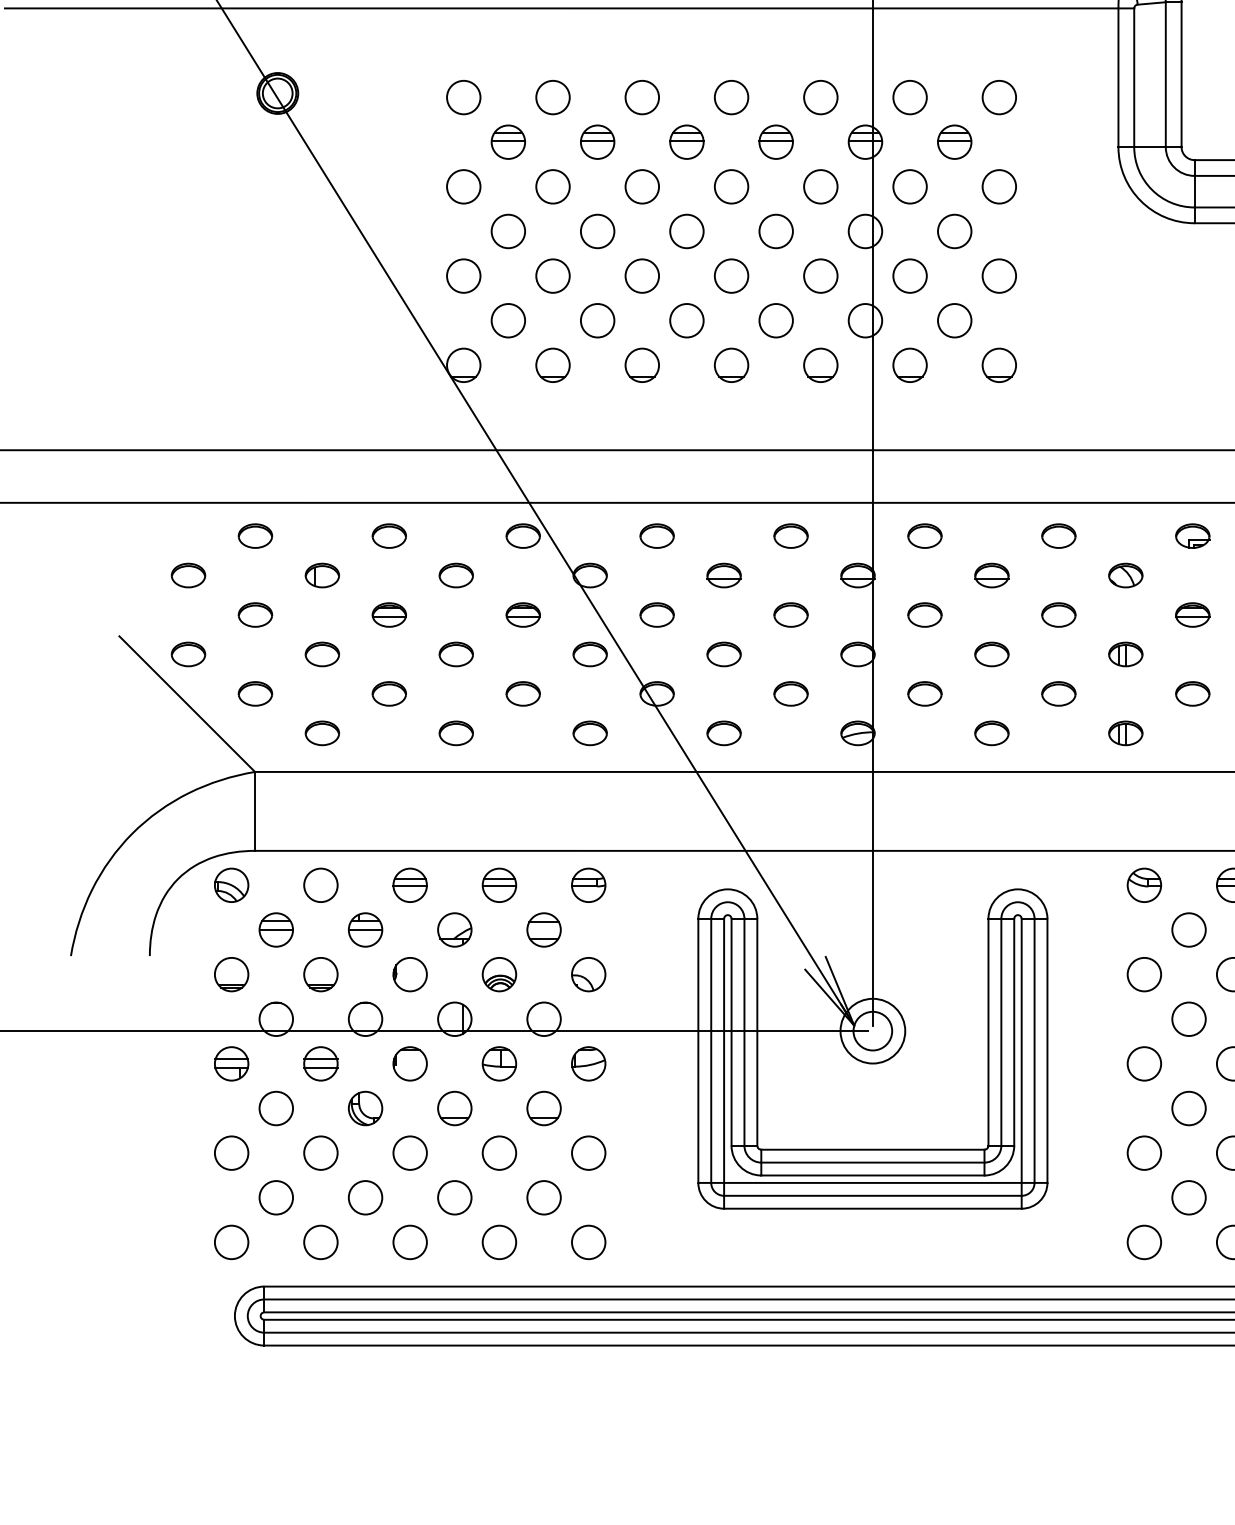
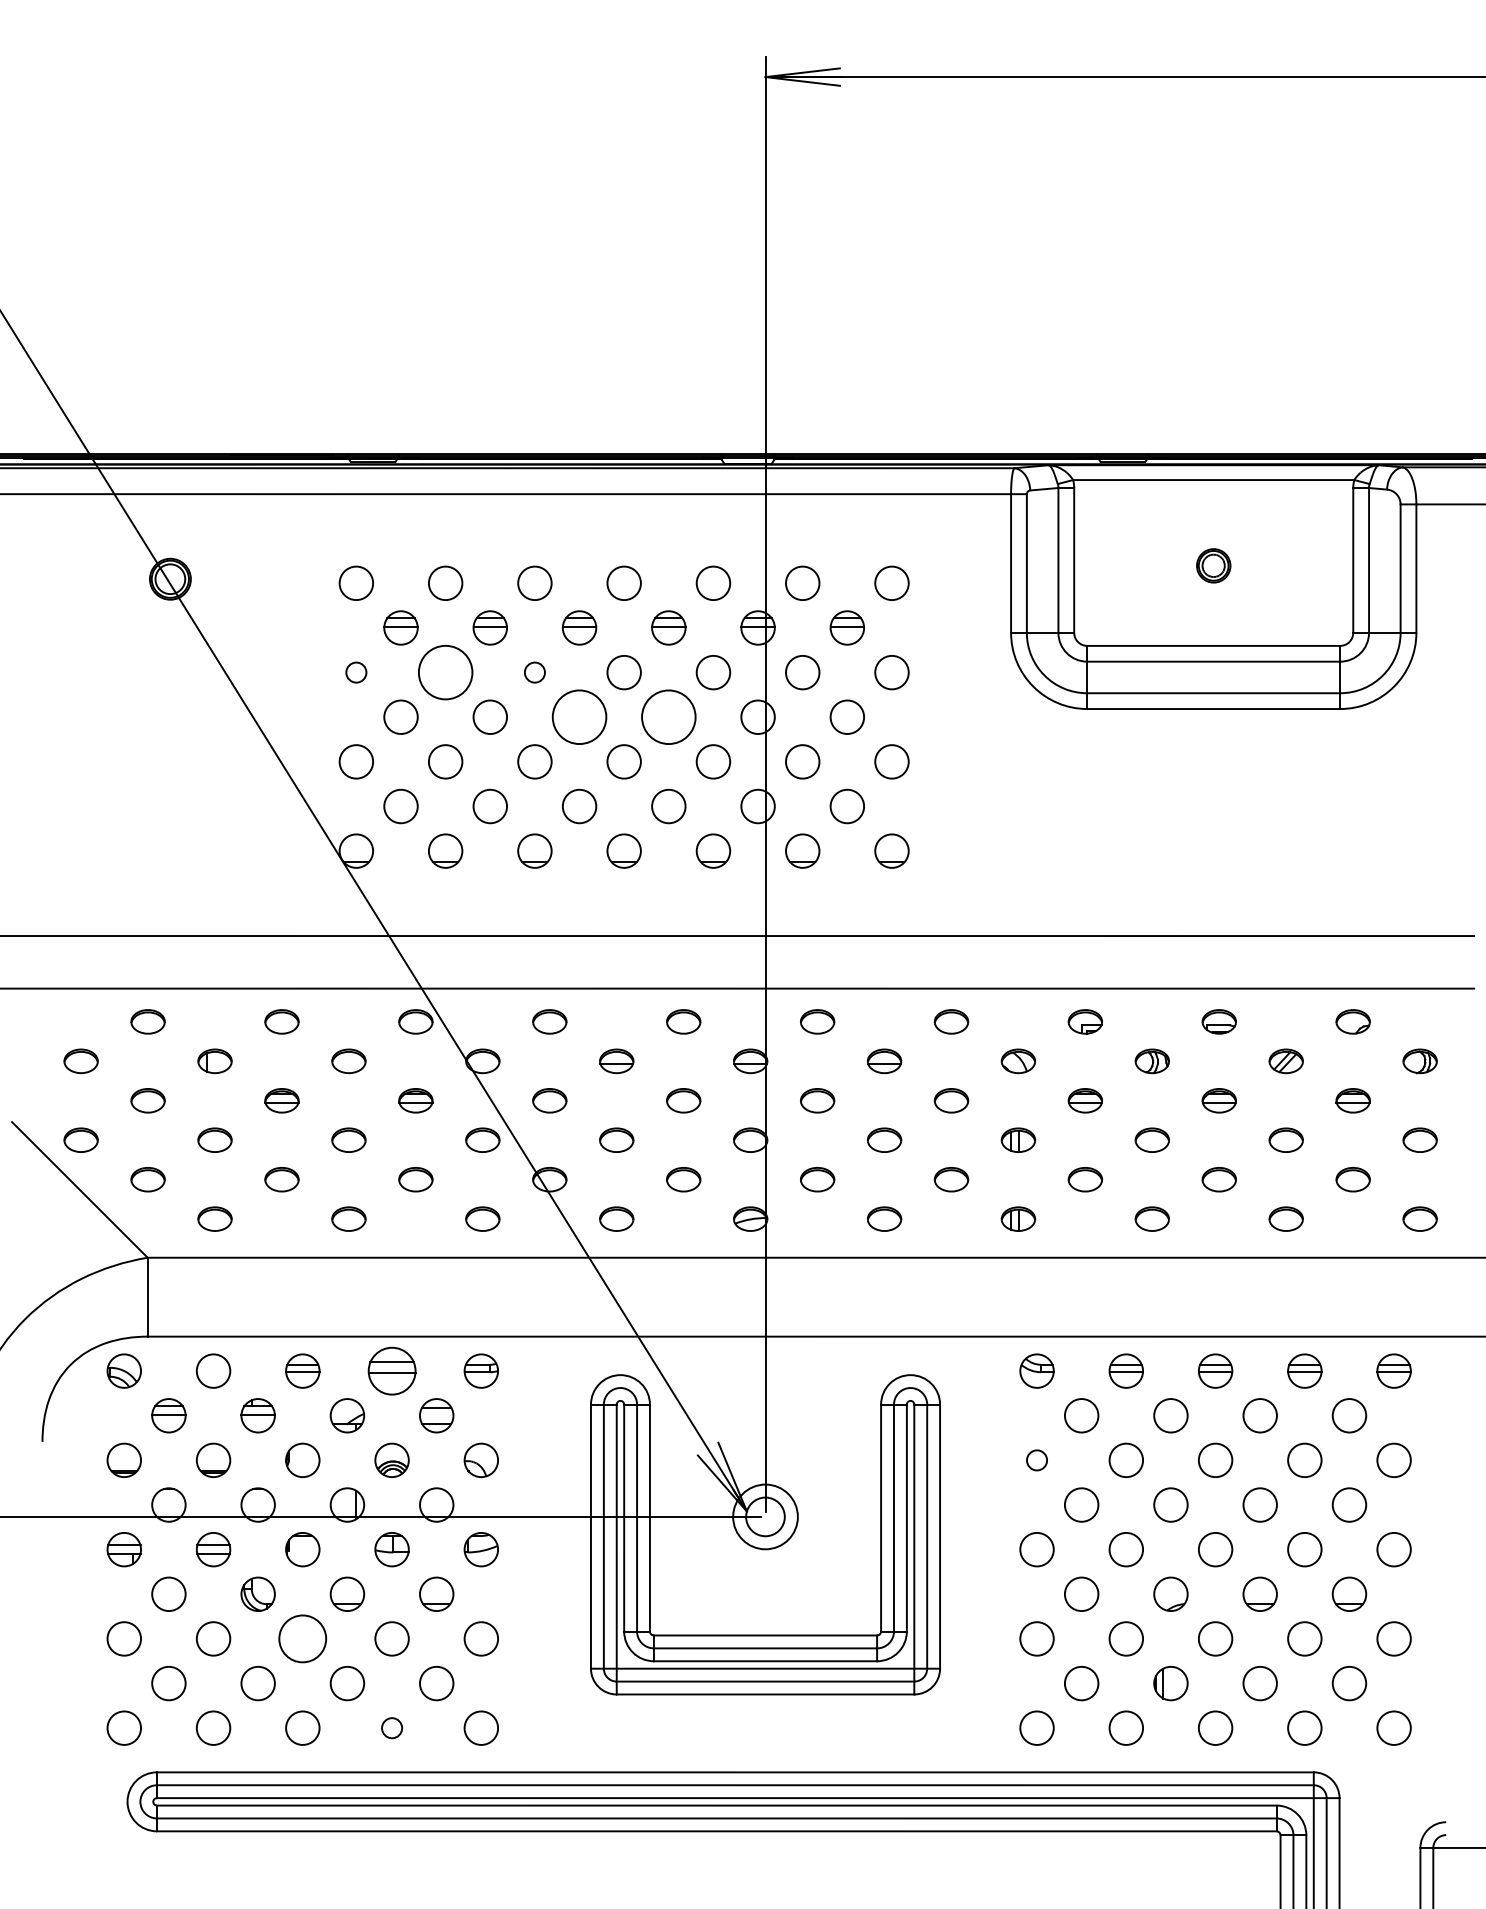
circle: (463, 186) -> (356, 672), size x0.6
circle: (552, 186) -> (445, 672), size x1.6
circle: (641, 186) -> (534, 672), size x0.6
circle: (686, 230) -> (579, 716), size x1.6
circle: (775, 230) -> (668, 716), size x1.6
part: (498, 884) -> (391, 1370), size x1.4
circle: (1143, 974) -> (1036, 1460), size x0.6
circle: (409, 1152) -> (302, 1638), size x1.4
circle: (498, 1241) -> (391, 1727), size x0.6

